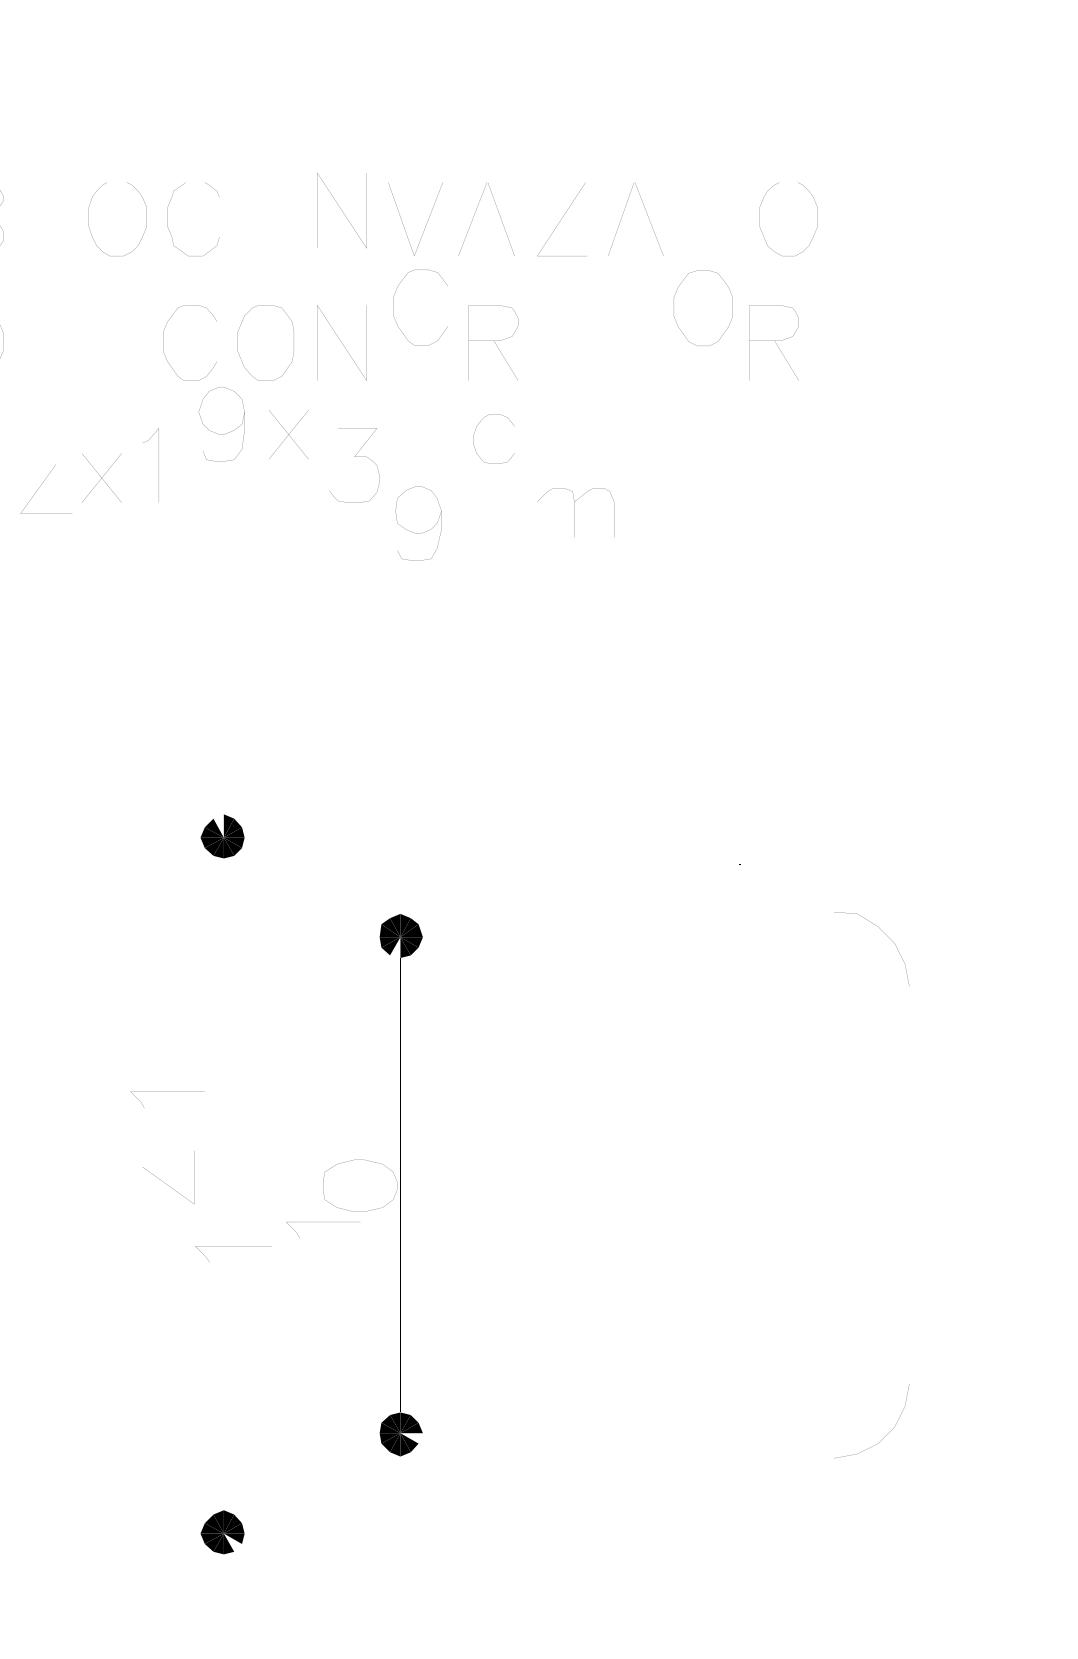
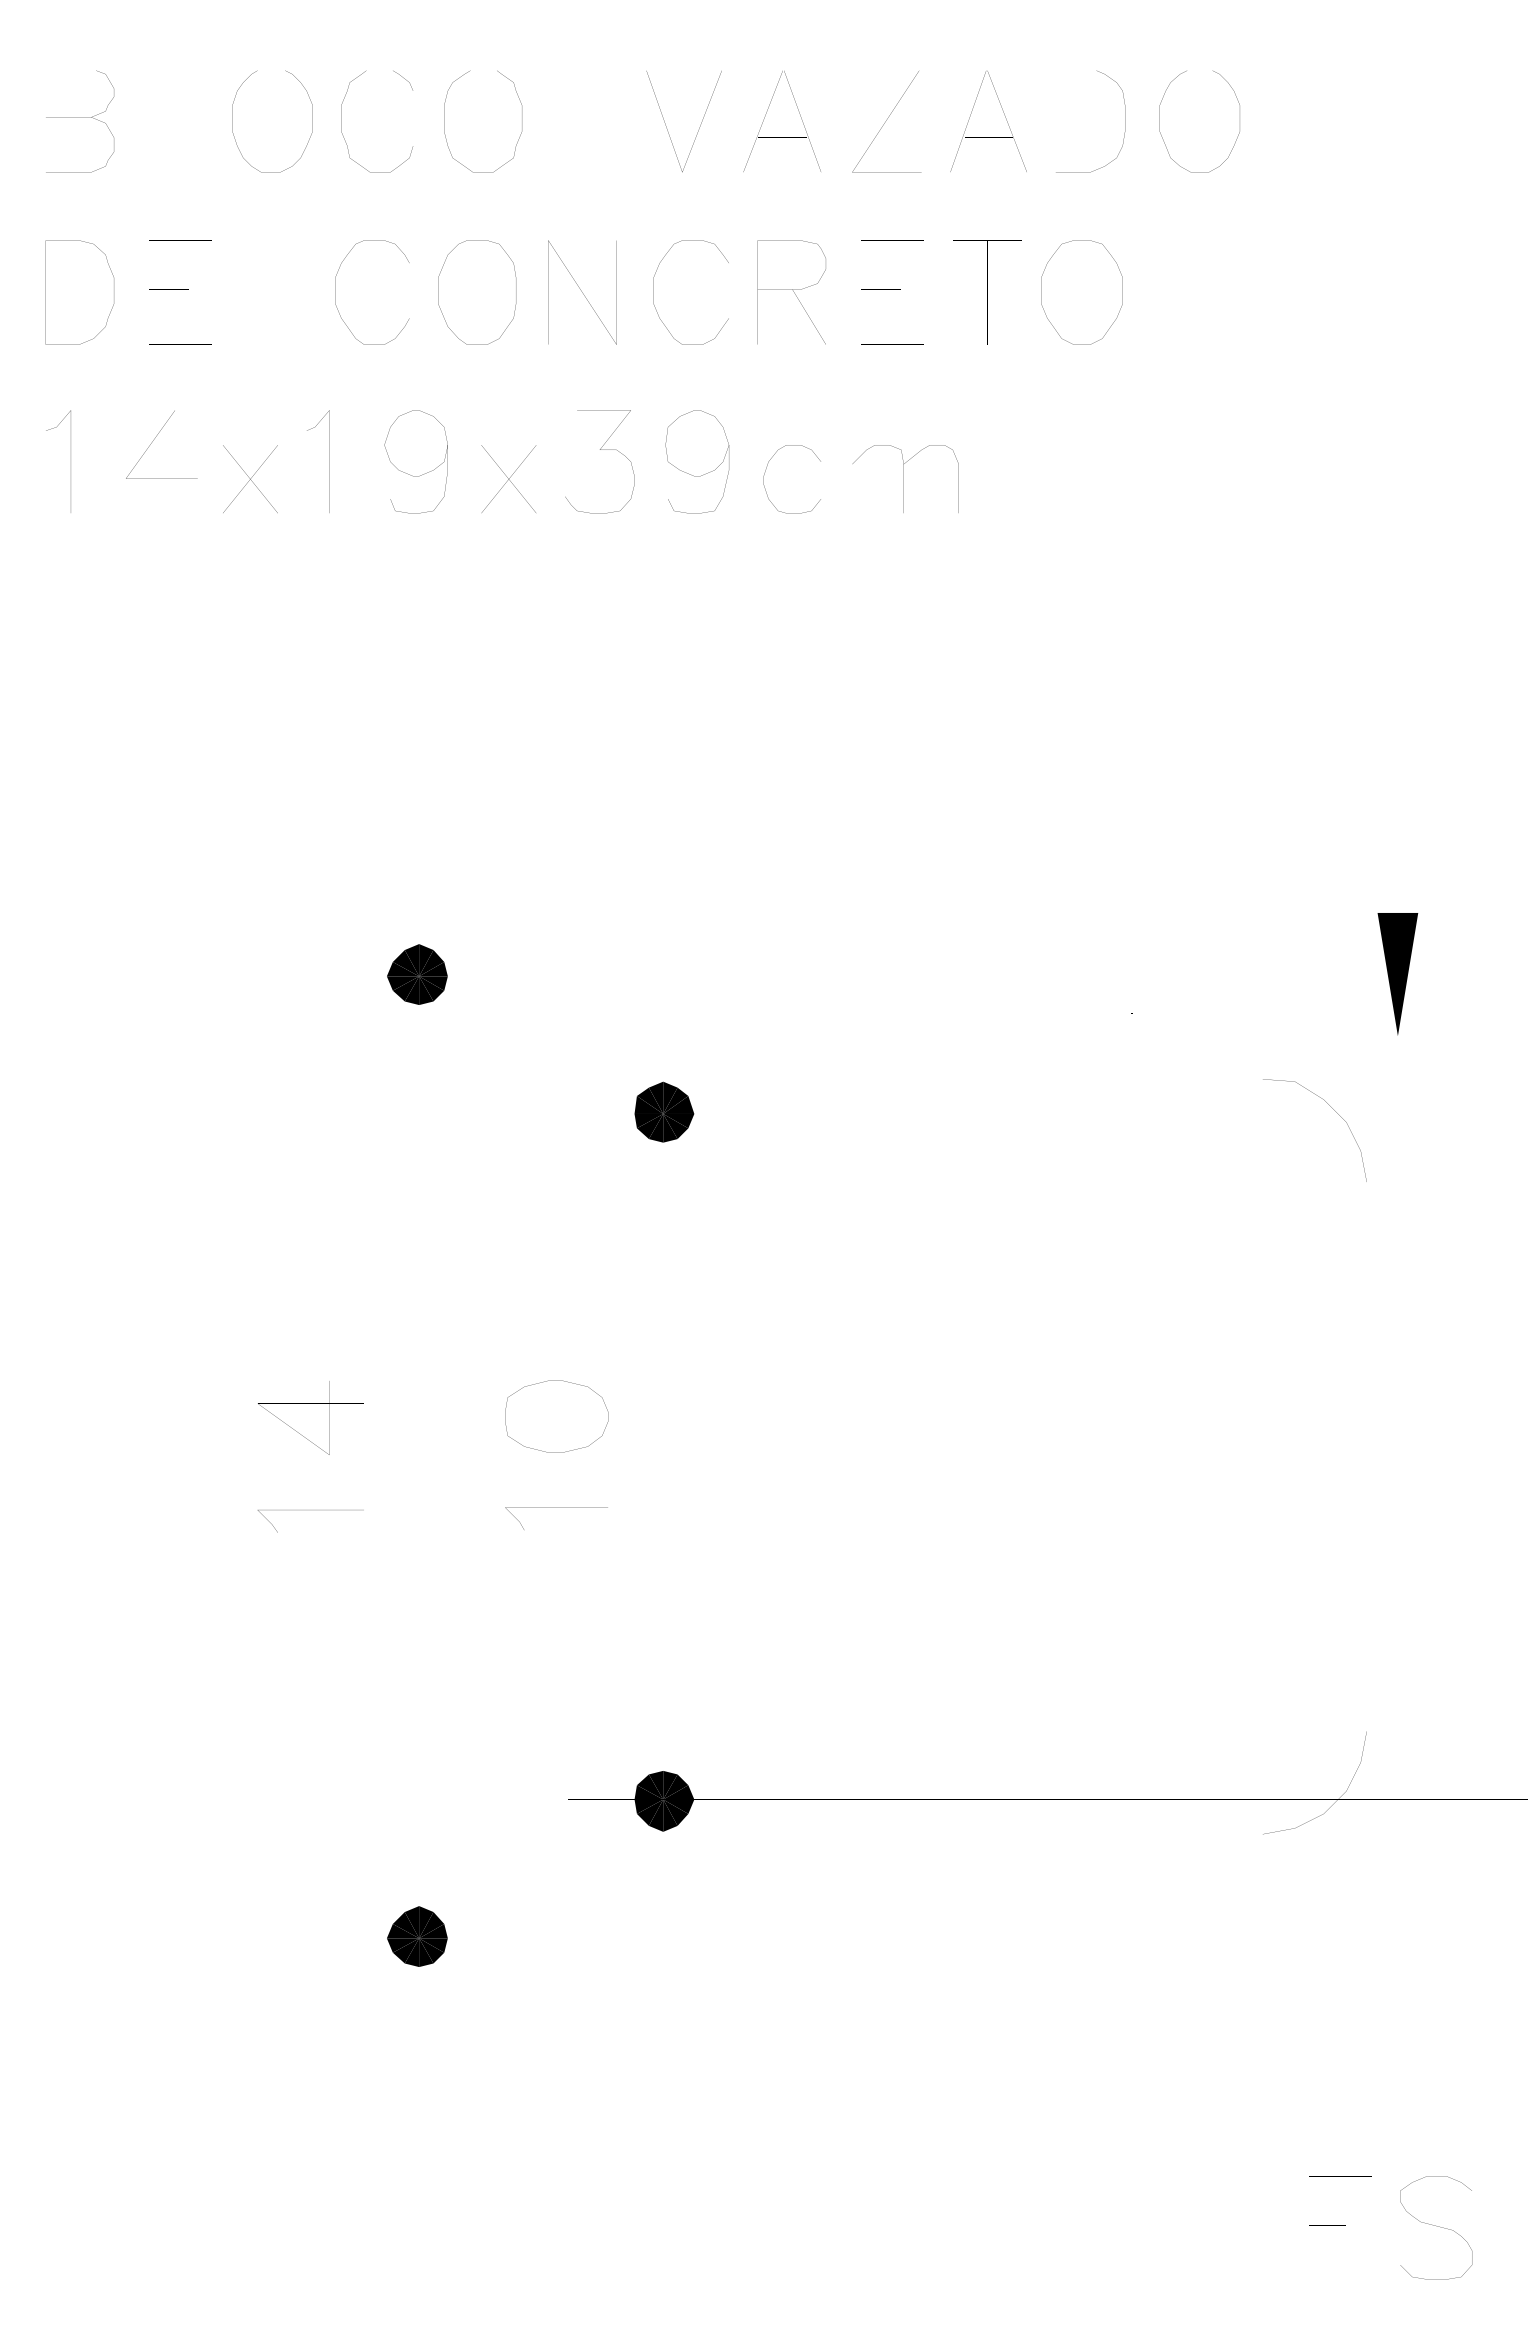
line: (342, 210) -> (582, 109), removed
curve: (242, 219) -> (444, 121), added
part: (734, 219) -> (1125, 121), added
curve: (393, 307) -> (653, 292), moved
part: (702, 308) -> (1081, 292), moved
part: (773, 342) -> (1179, 292), removed
curve: (475, 431) -> (766, 469), moved
curve: (216, 433) -> (409, 474), moved
part: (288, 434) -> (508, 478), moved
part: (41, 485) -> (154, 439), moved
part: (575, 512) -> (905, 478), moved
curve: (423, 532) -> (703, 474), moved
fill: (218, 826) -> (411, 960), added
fill: (931, 836) -> (1397, 974), added
fill: (394, 947) -> (655, 1127), added
line: (167, 1091) -> (341, 1327), removed
part: (180, 1177) -> (310, 1417), moved
part: (360, 1185) -> (556, 1416), moved
line: (233, 1246) -> (310, 1510), moved
fill: (411, 1438) -> (678, 1806), added
fill: (232, 1542) -> (431, 1950), added

